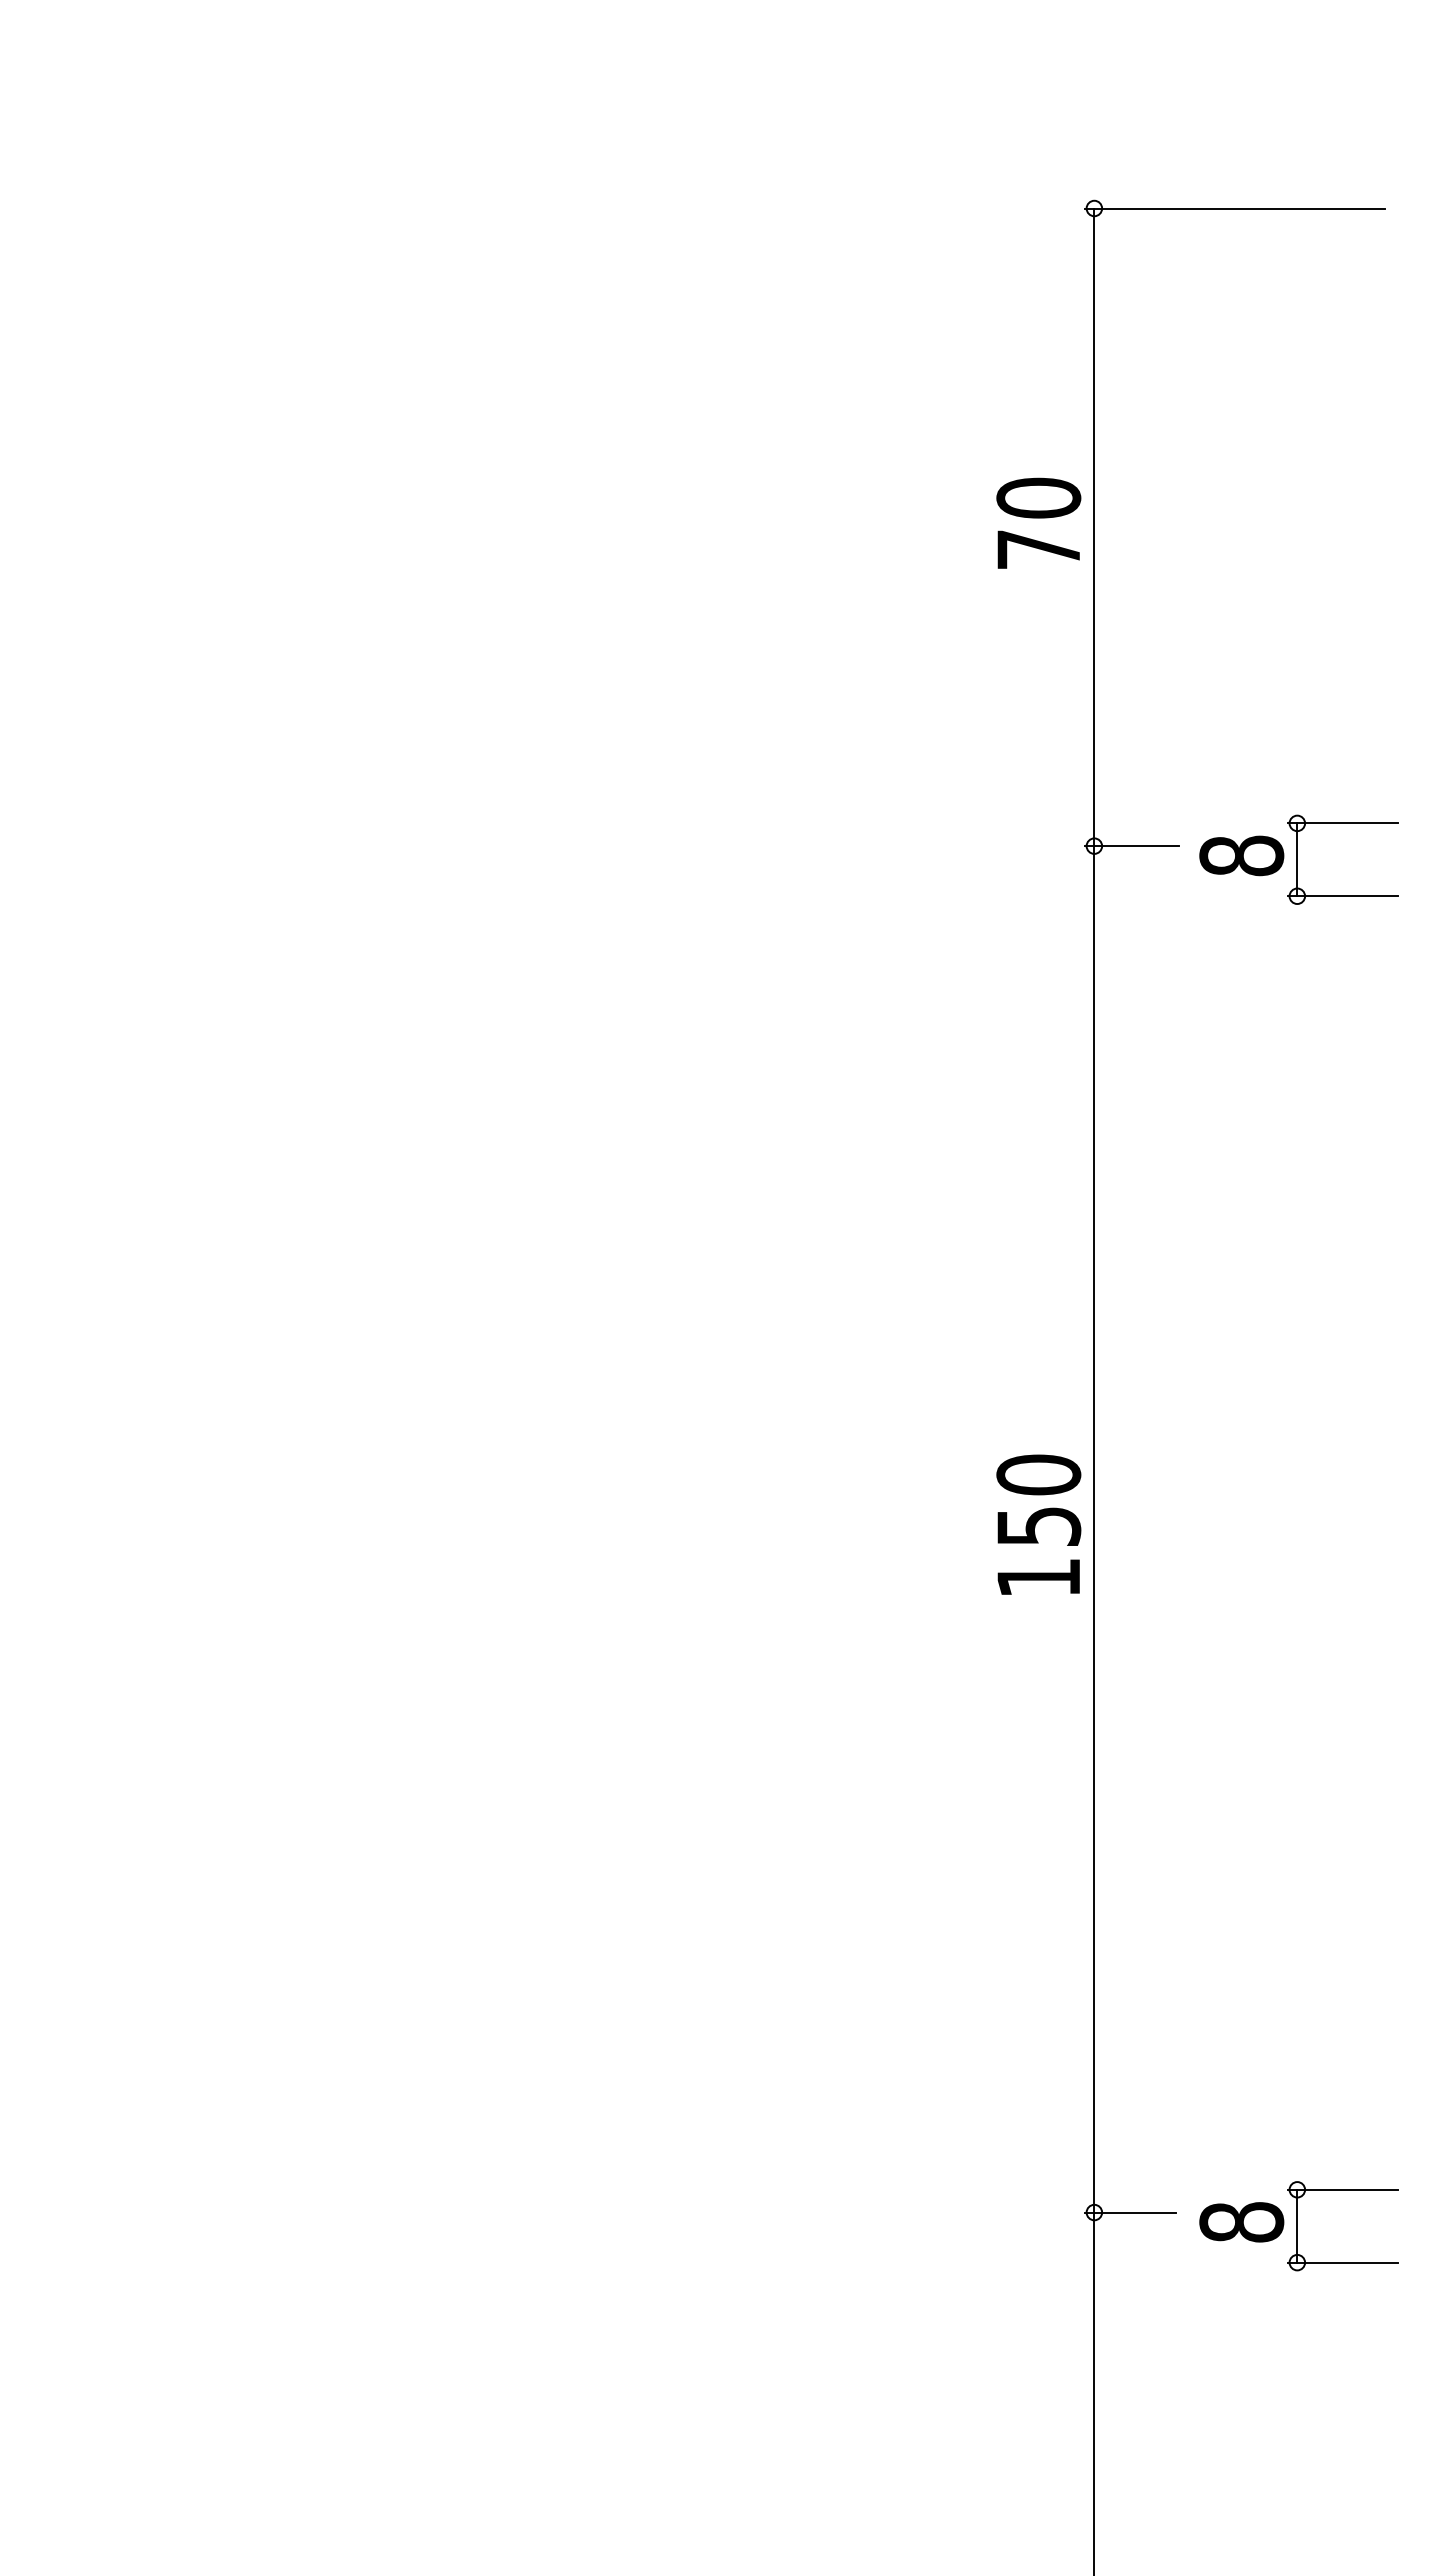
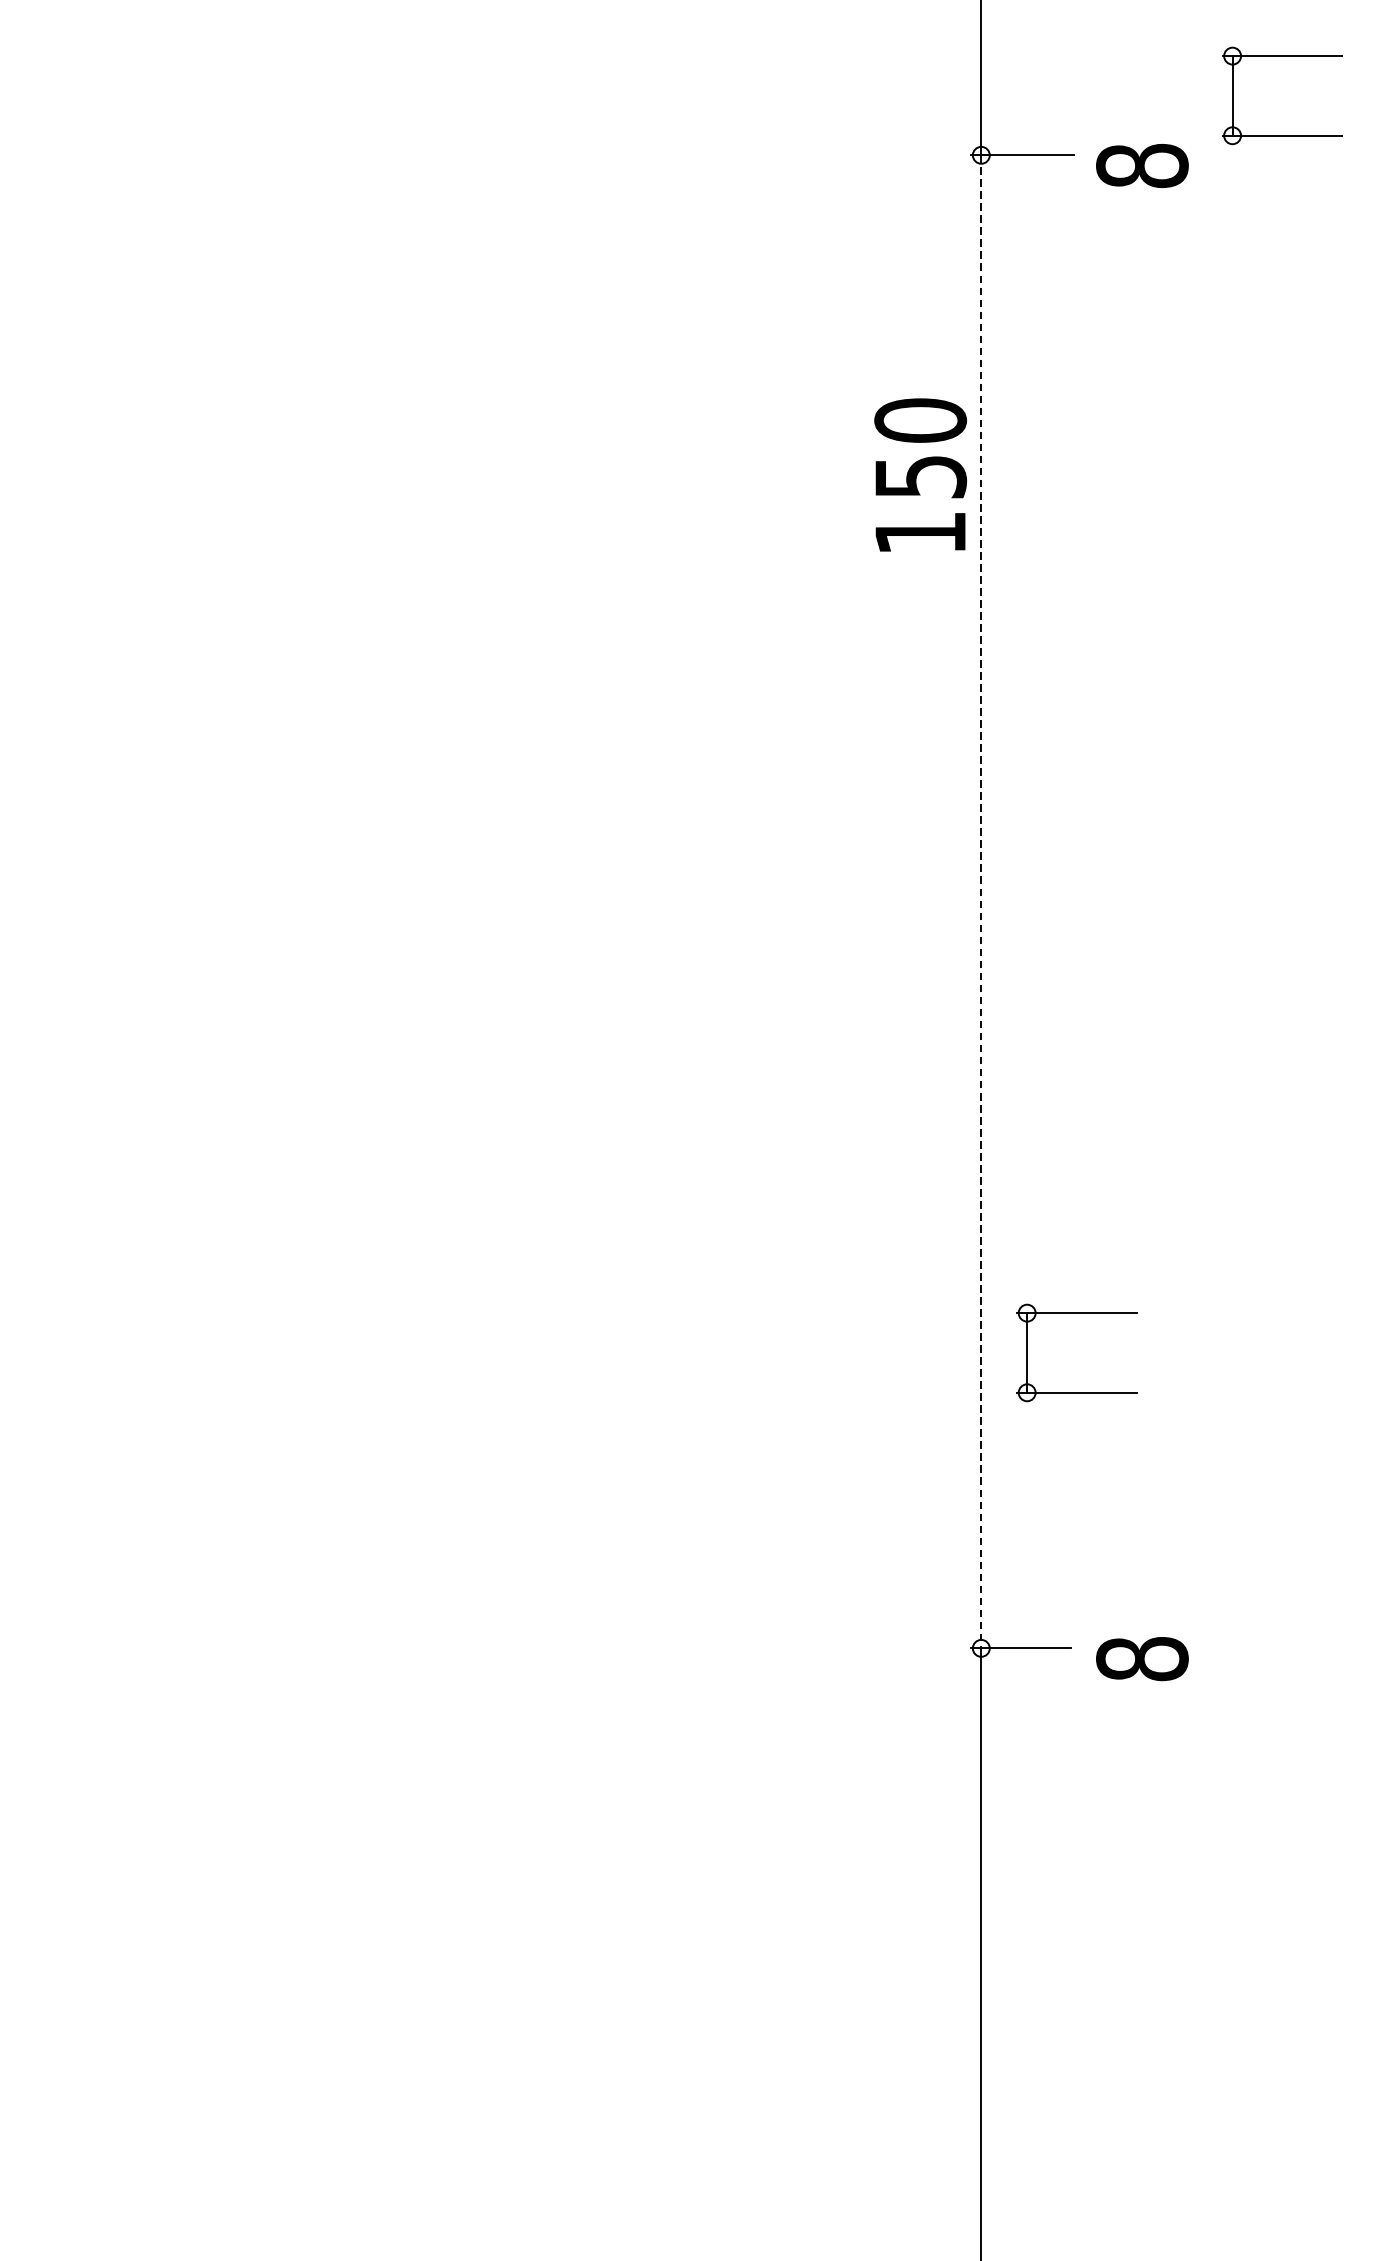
part: (1342, 823) -> (1281, 56), moved
text: (1038, 1524) -> (920, 474), moved
line: (1094, 1529) -> (981, 901), solid -> dashed
part: (1342, 2190) -> (1076, 1313), moved

